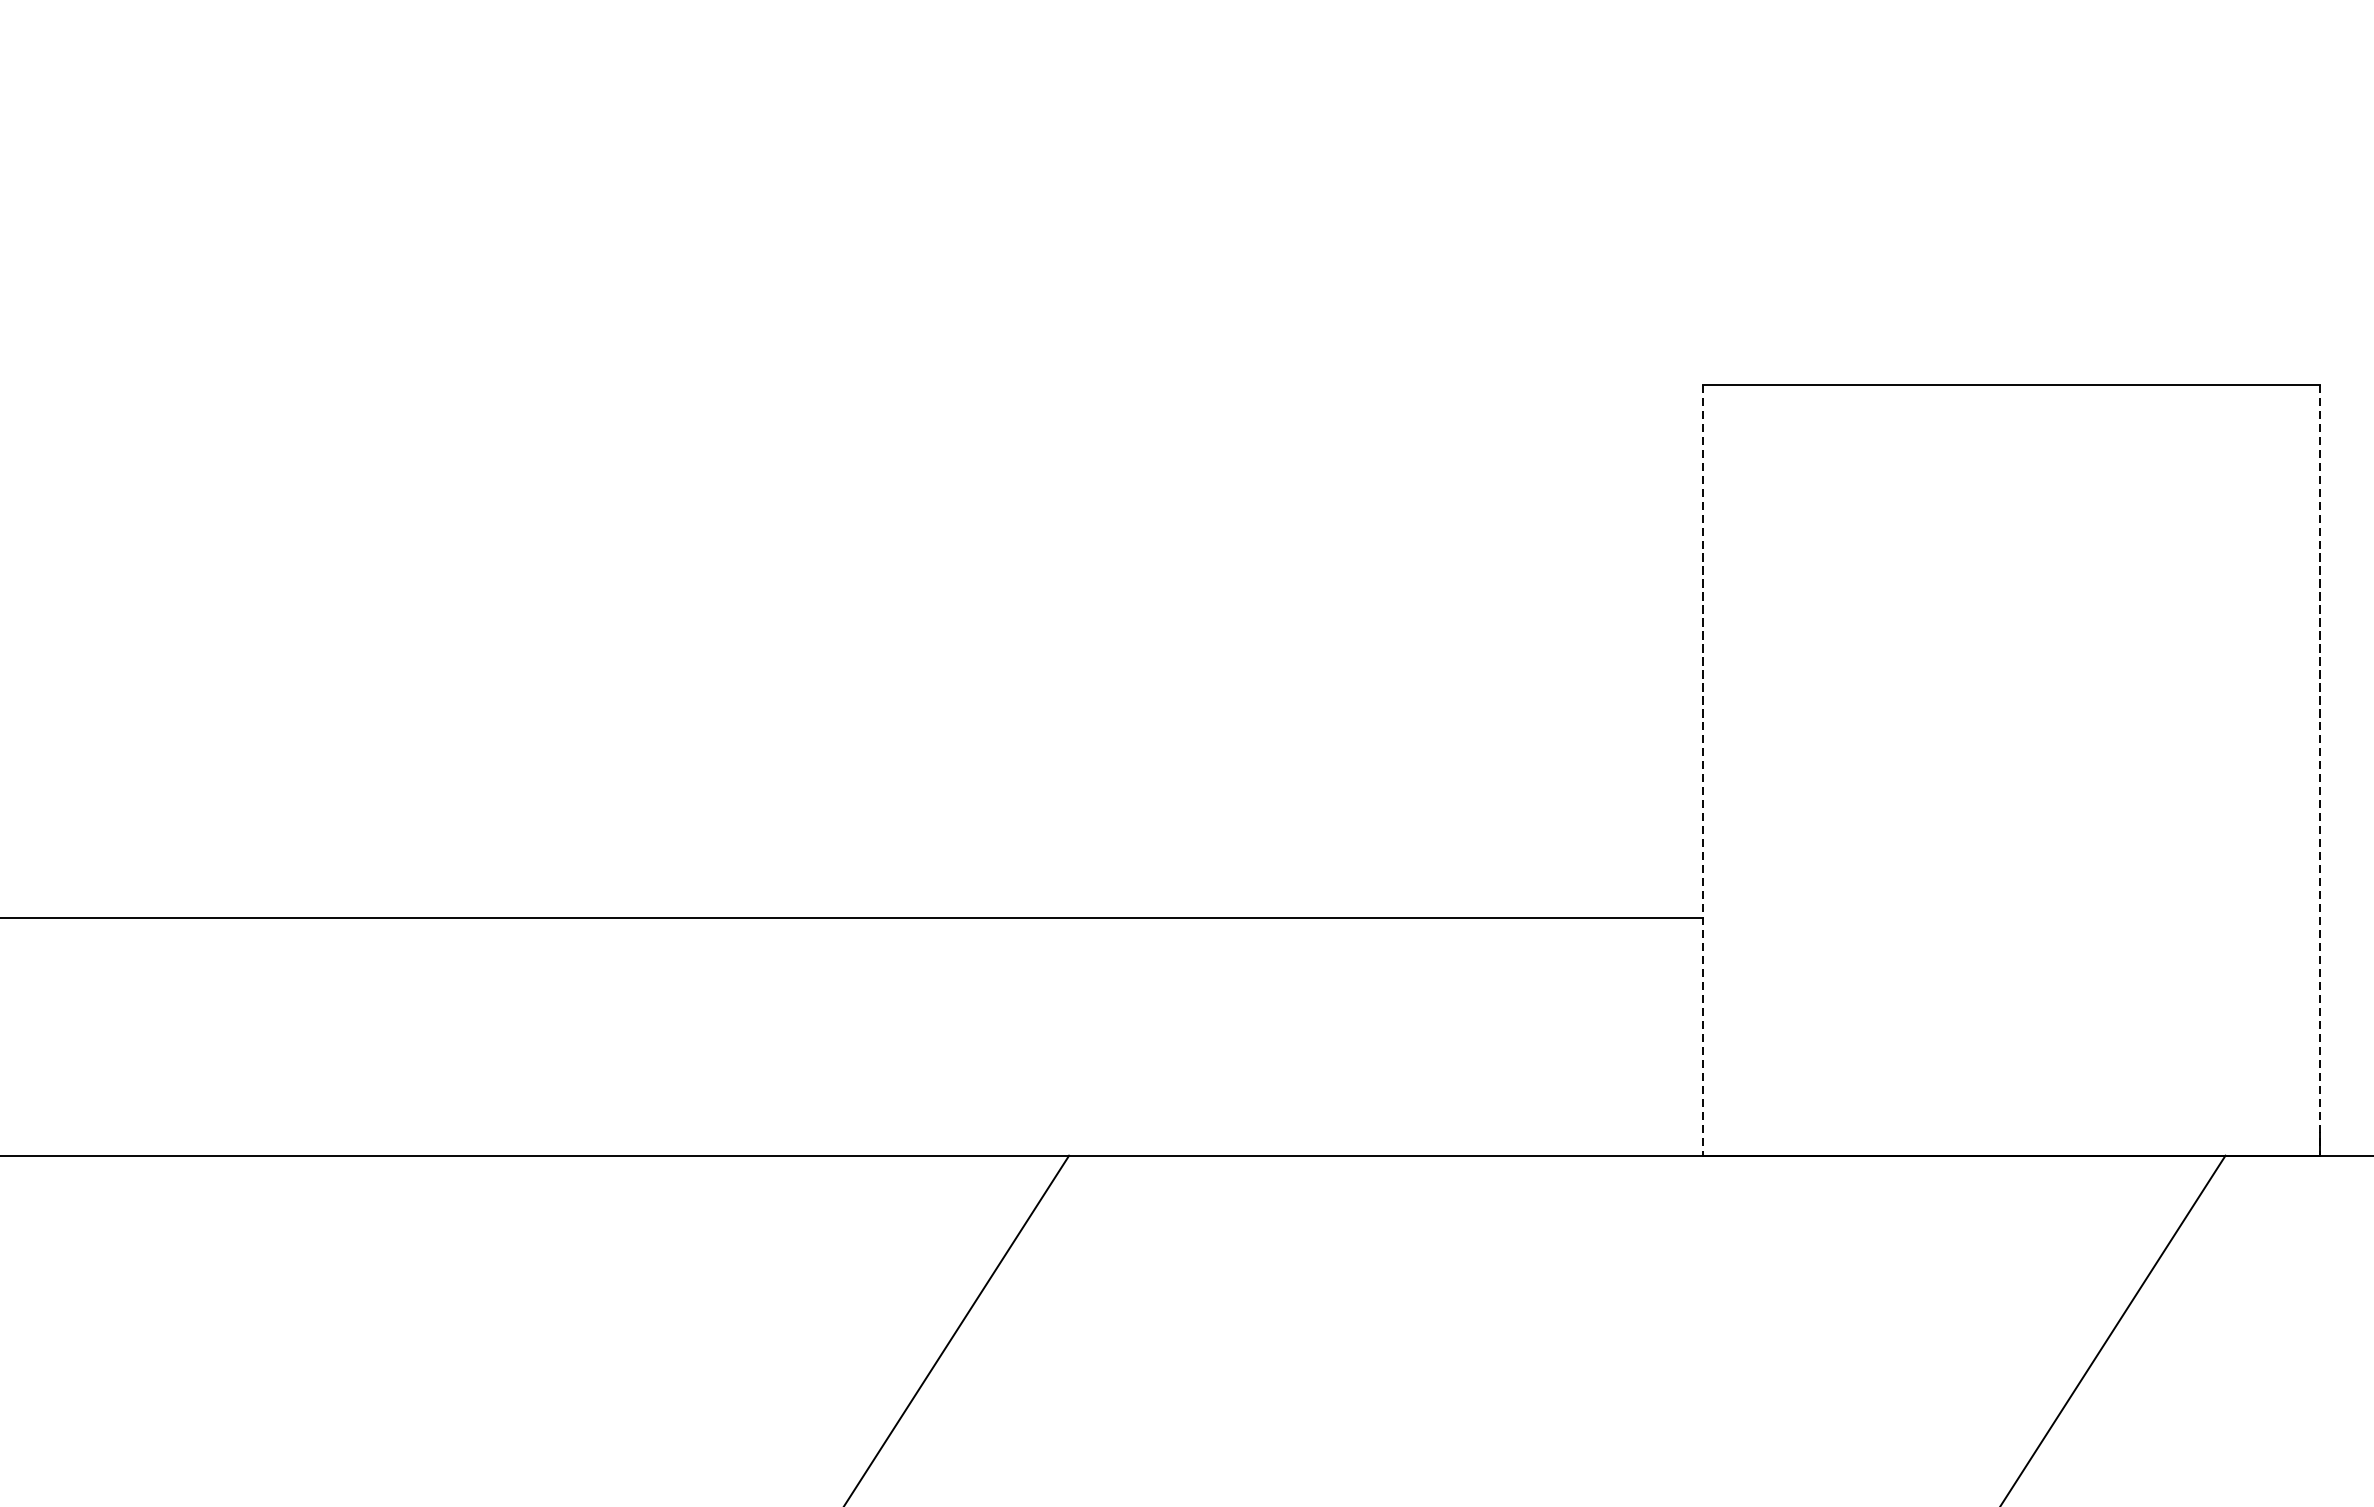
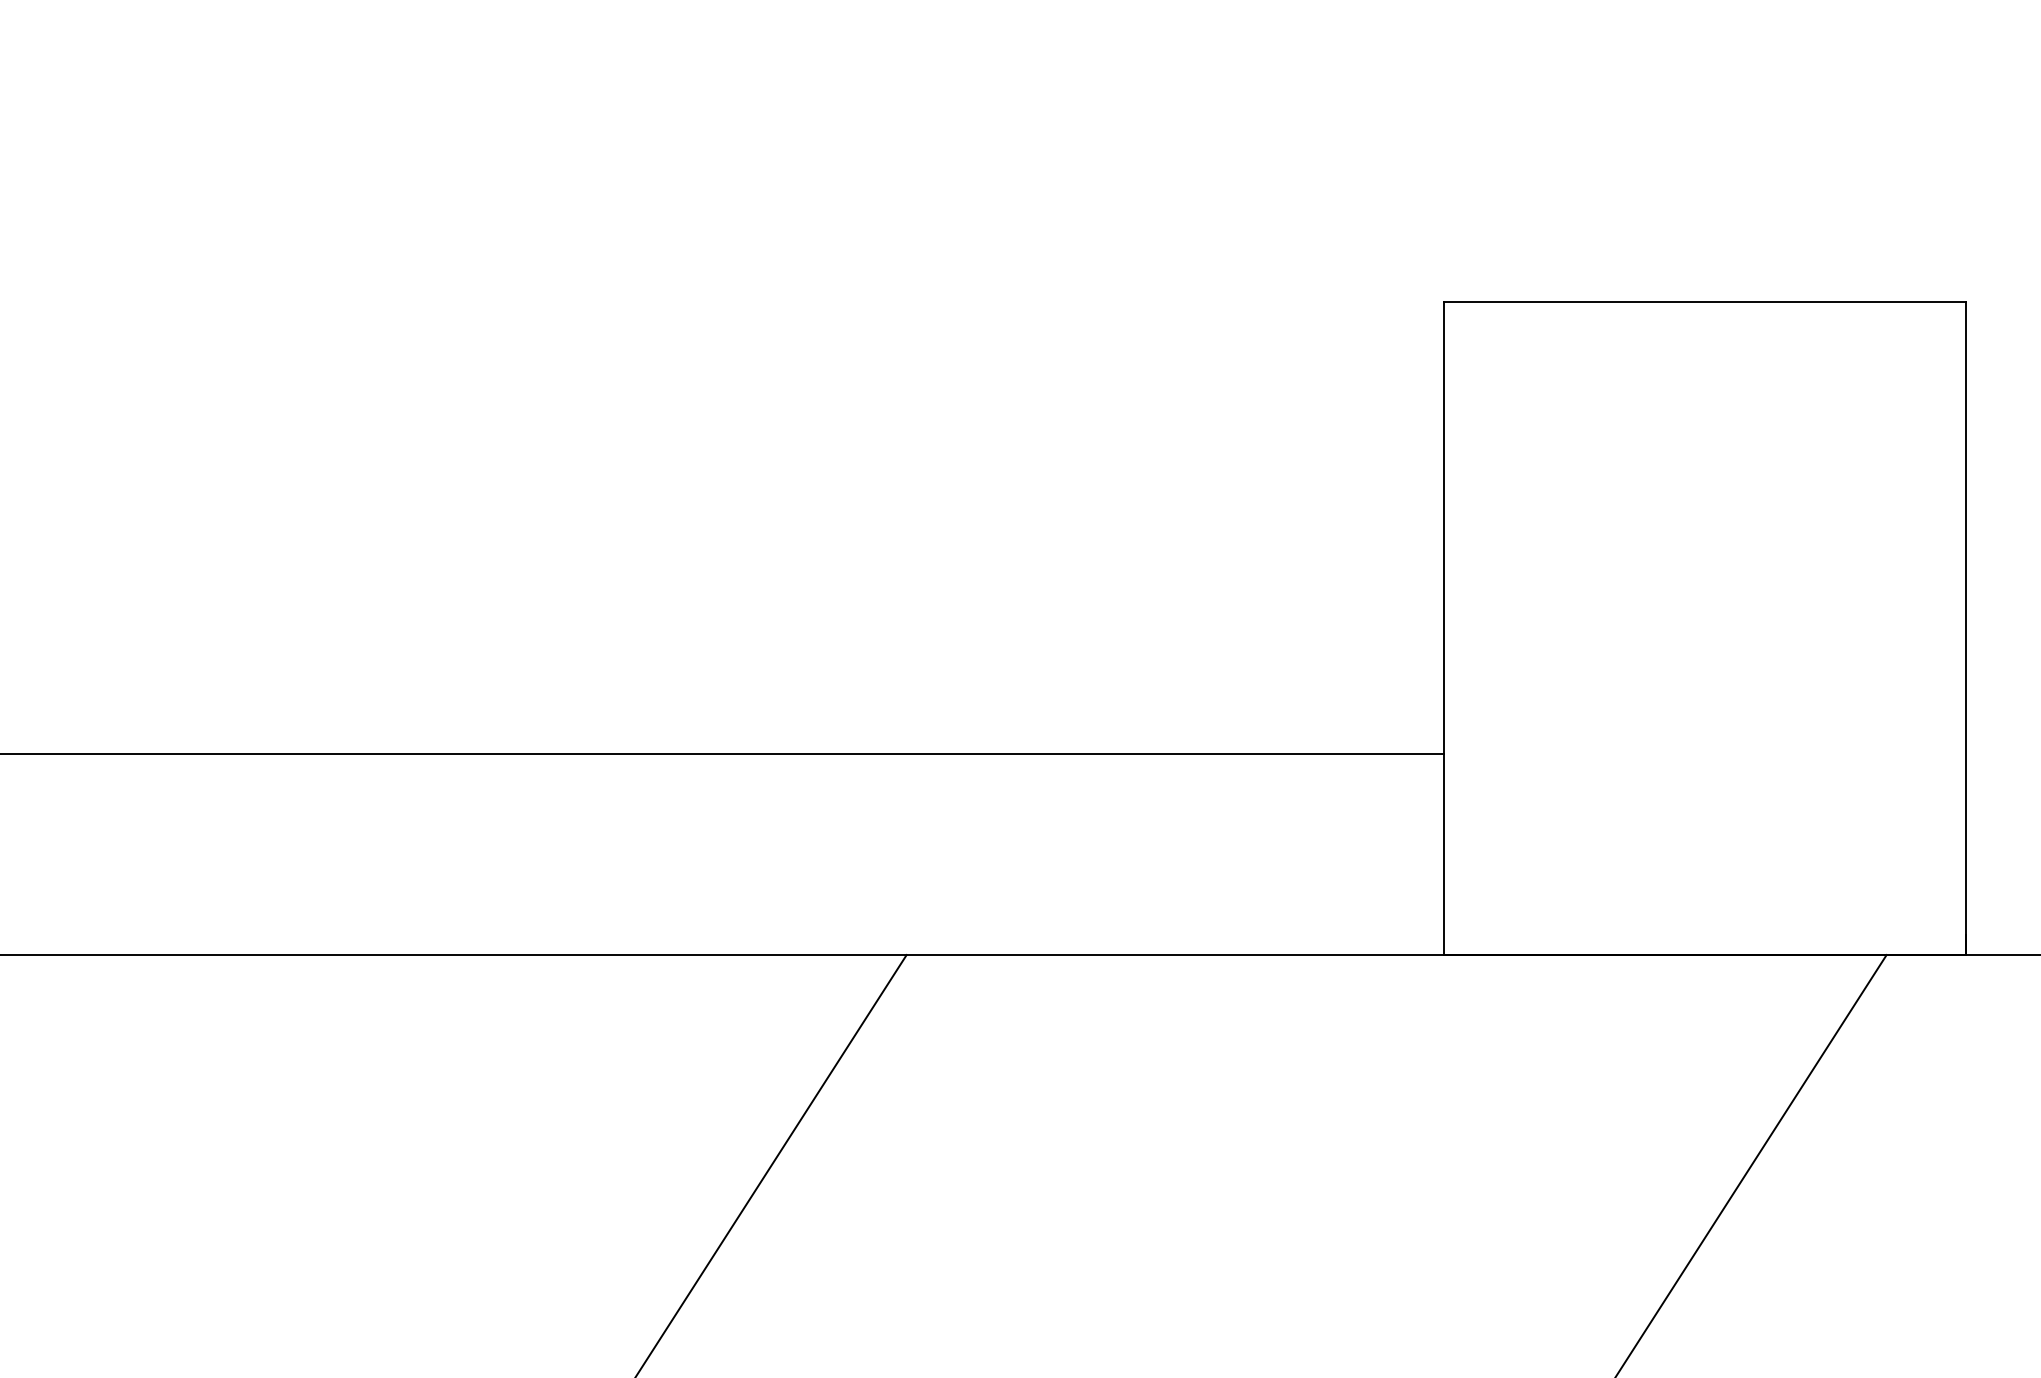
line: (1702, 770) -> (1443, 628), dashed -> solid
line: (2319, 770) -> (1966, 628), dashed -> solid

